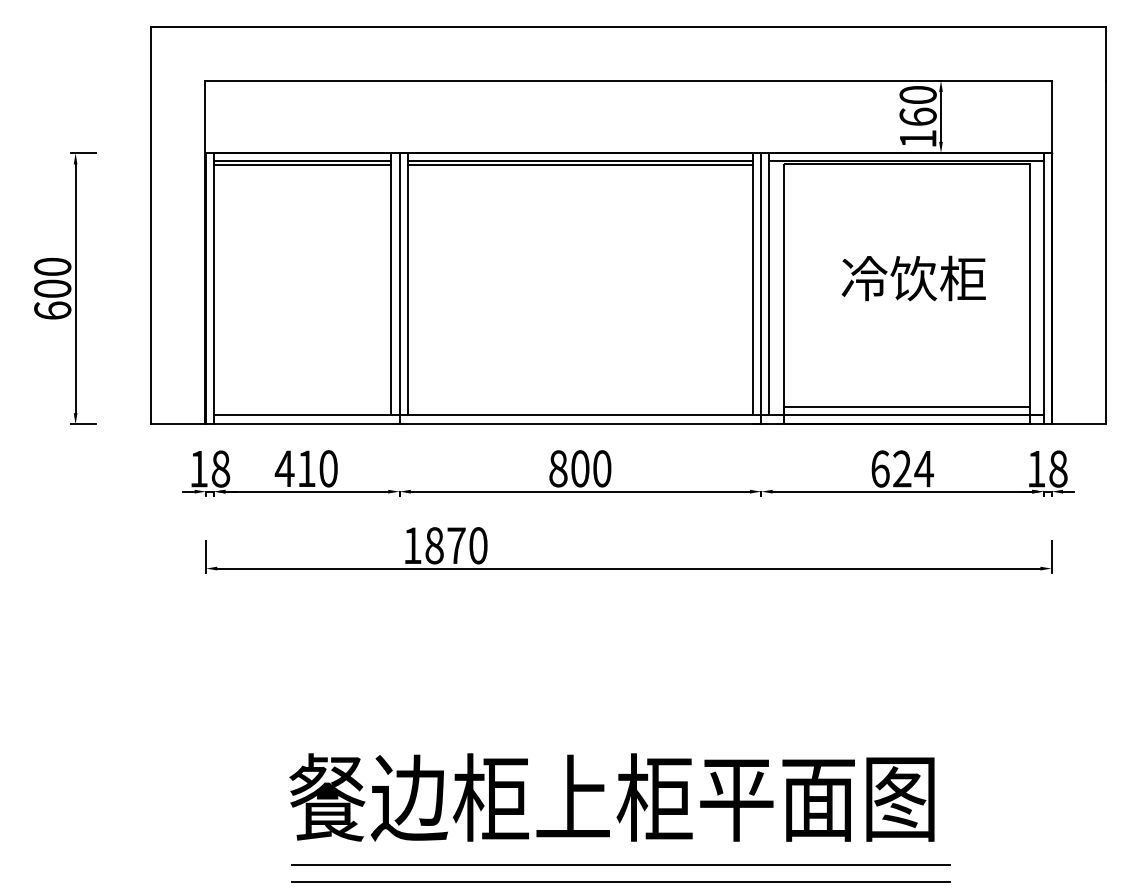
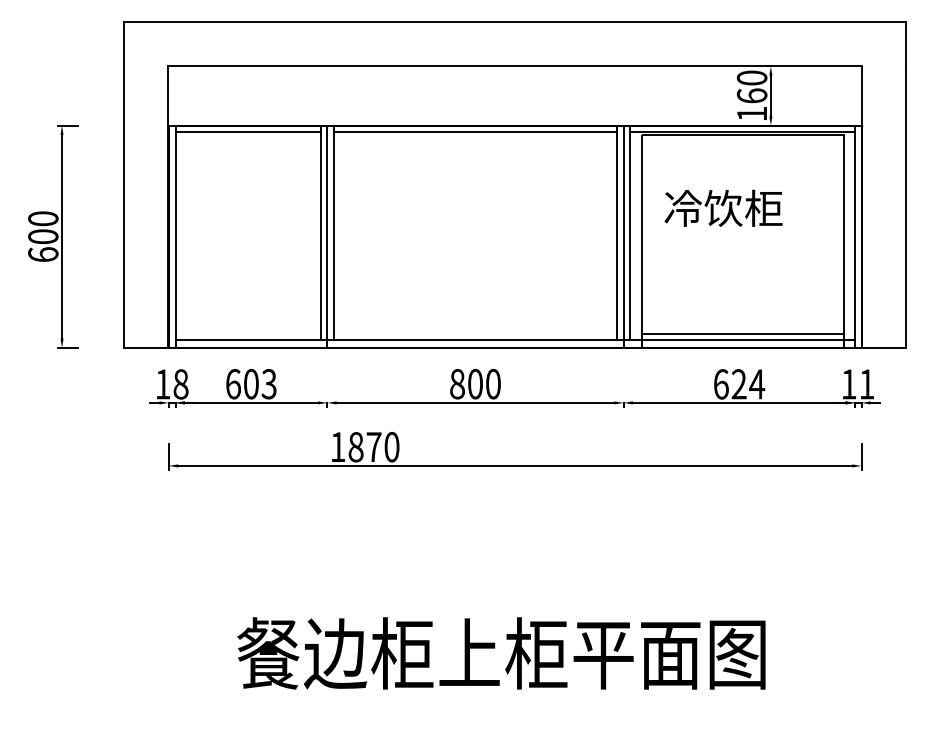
line: (302, 165) -> (247, 135), removed
line: (580, 165) -> (475, 135), removed
text: (913, 277) -> (723, 207), moved
text: (305, 467) -> (250, 383), 410 -> 603
text: (1057, 469) -> (866, 384), 18 -> 11
line: (620, 865) -> (508, 709), removed
line: (620, 881) -> (508, 722), removed

